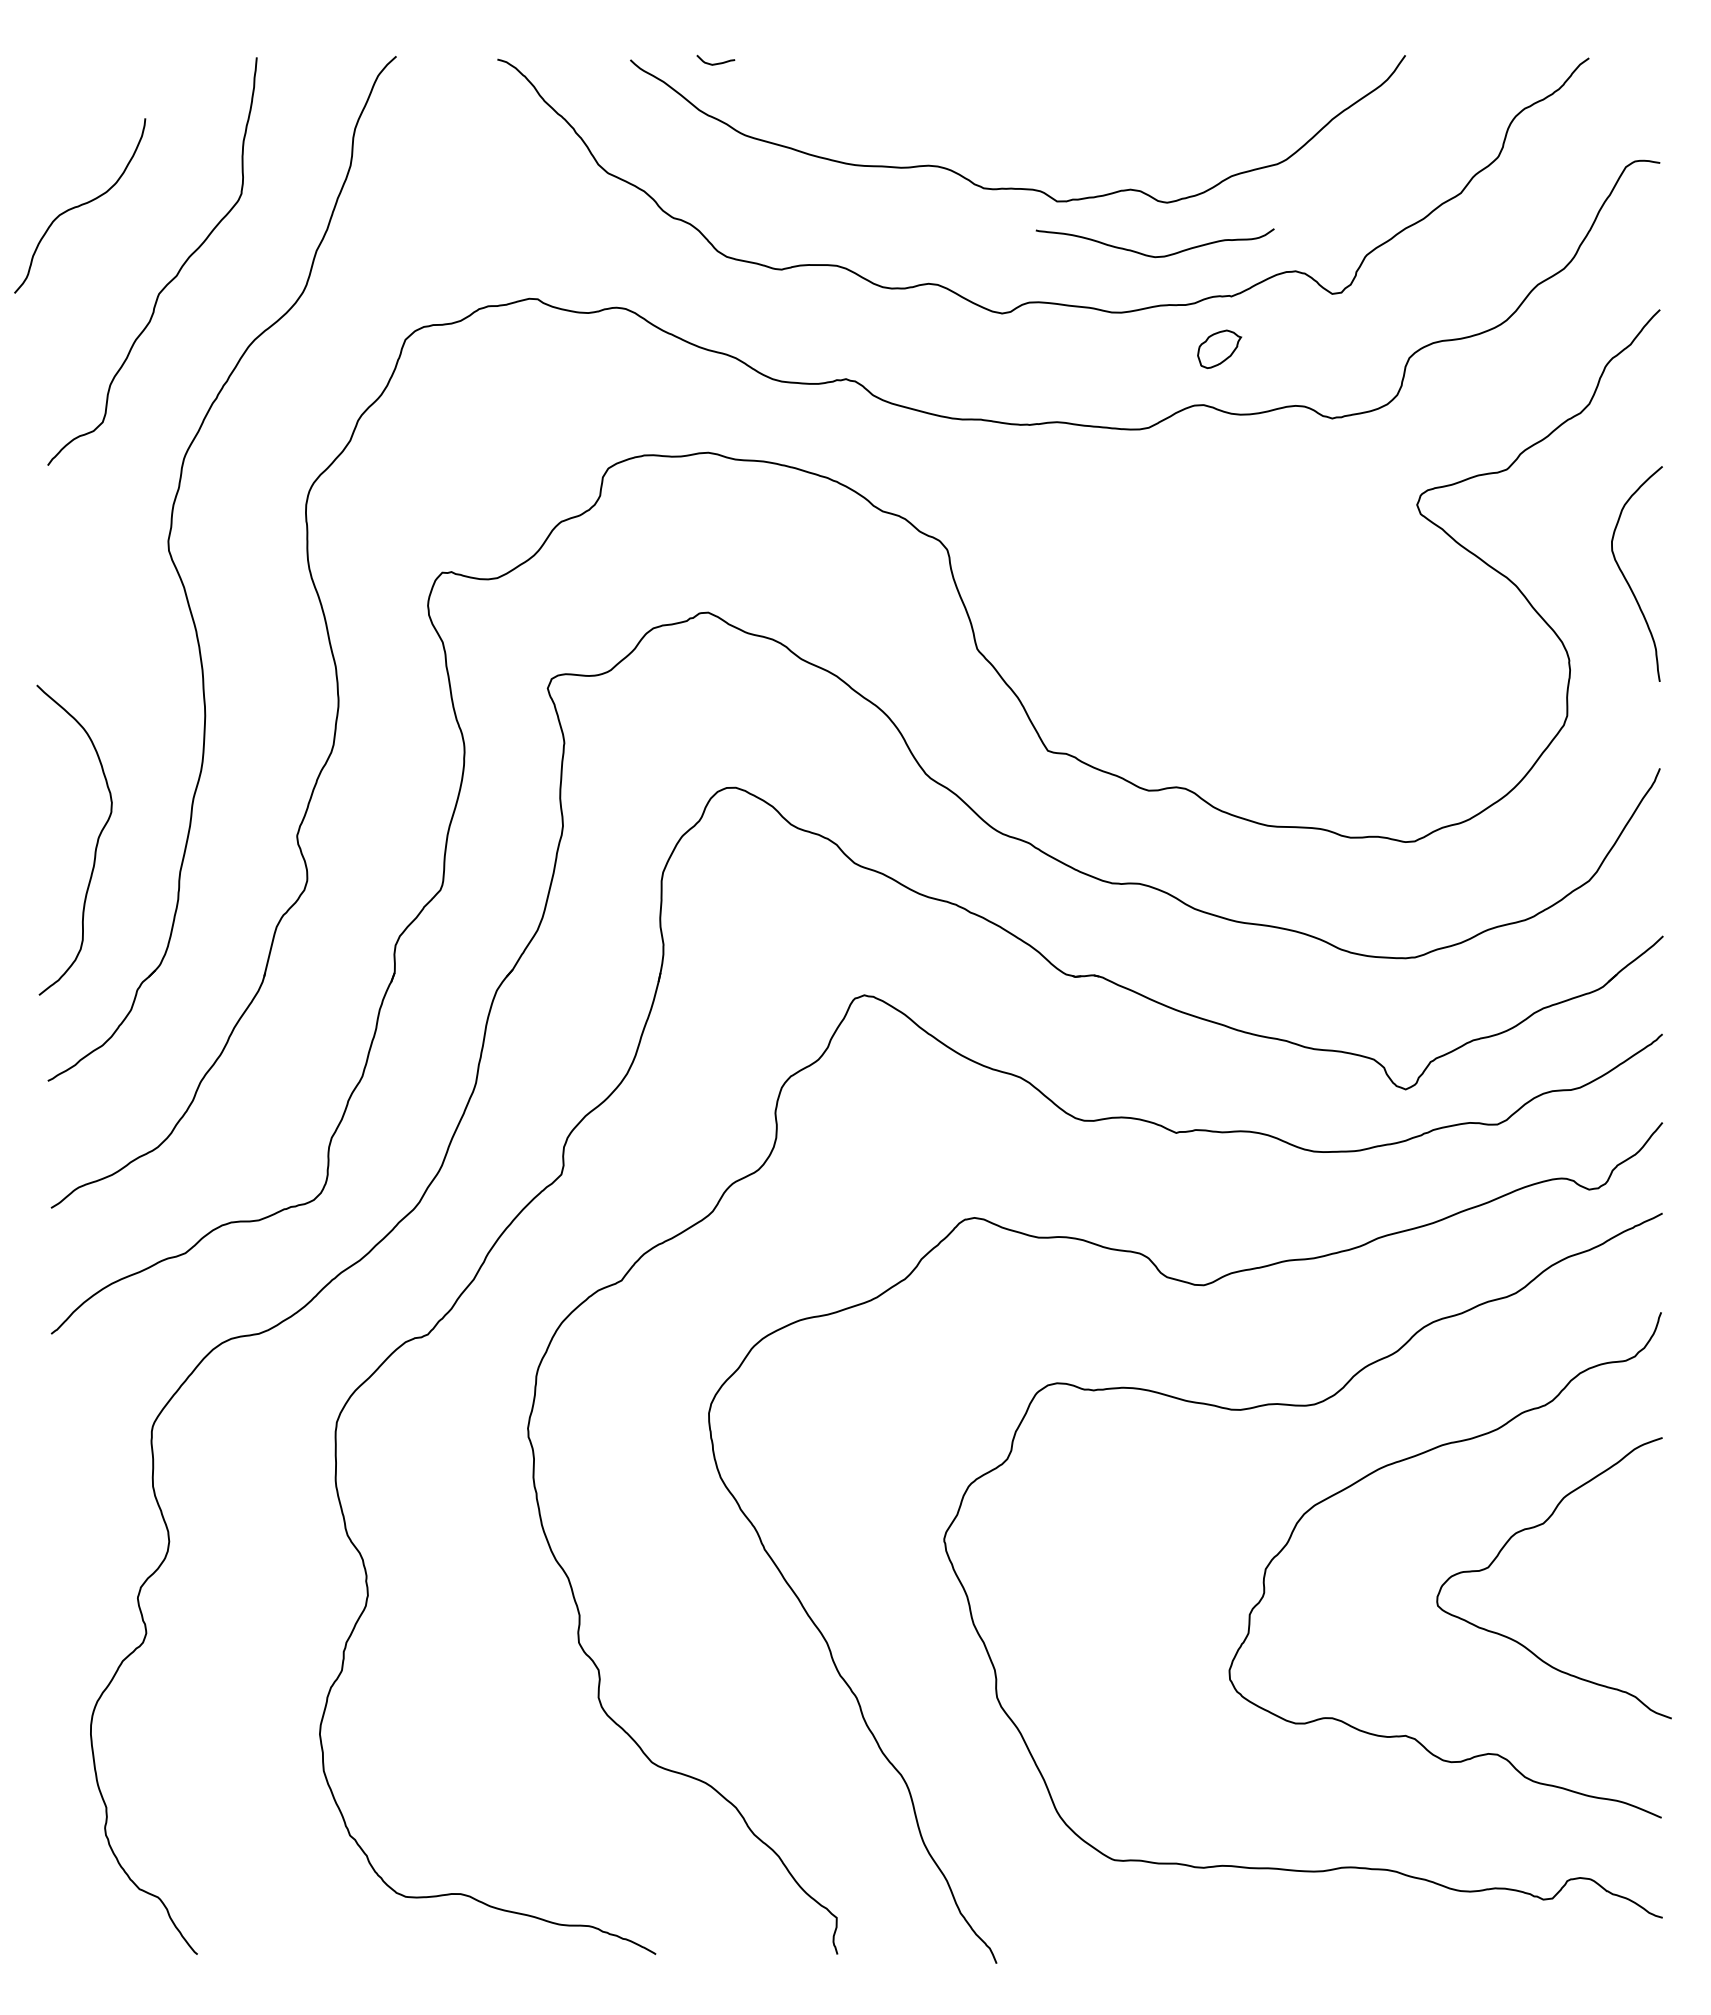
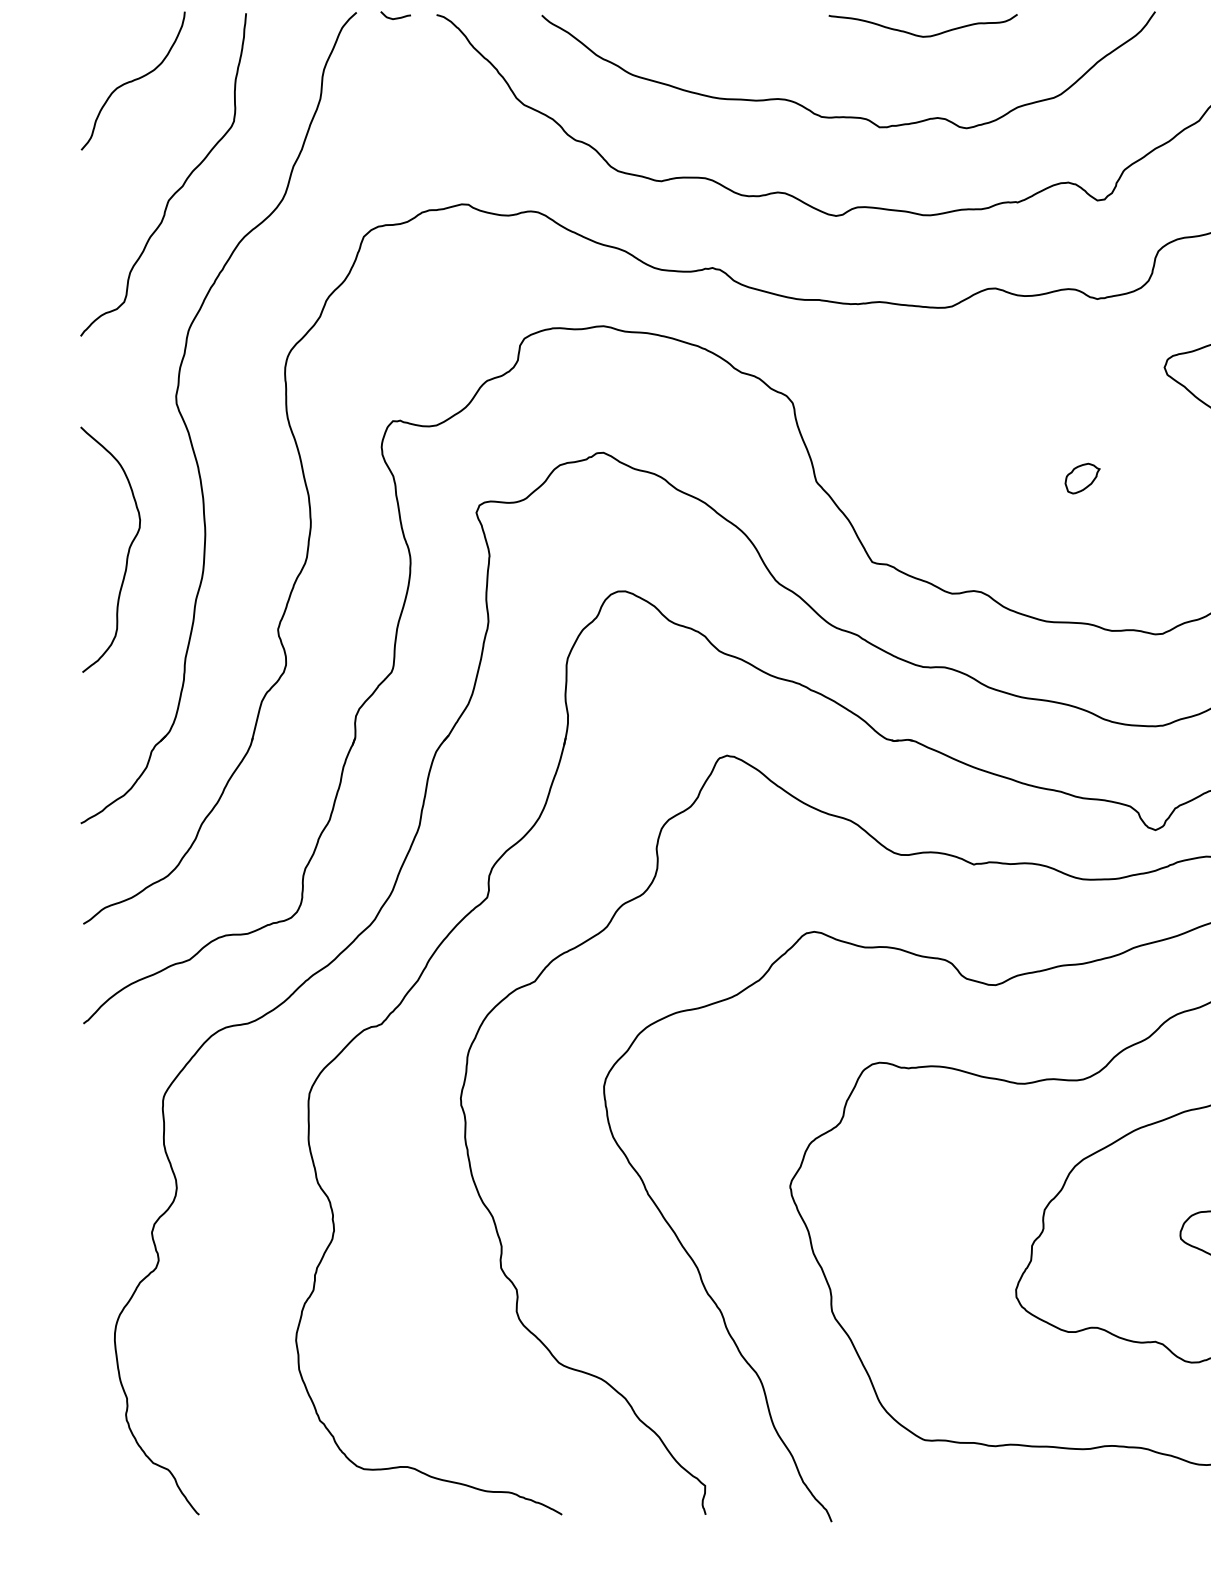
curve: (715, 63) -> (395, 18), moved
curve: (80, 205) -> (133, 80), moved
curve: (1152, 255) -> (921, 35), moved
part: (1219, 348) -> (1082, 477), moved
curve: (95, 846) -> (127, 554), moved

